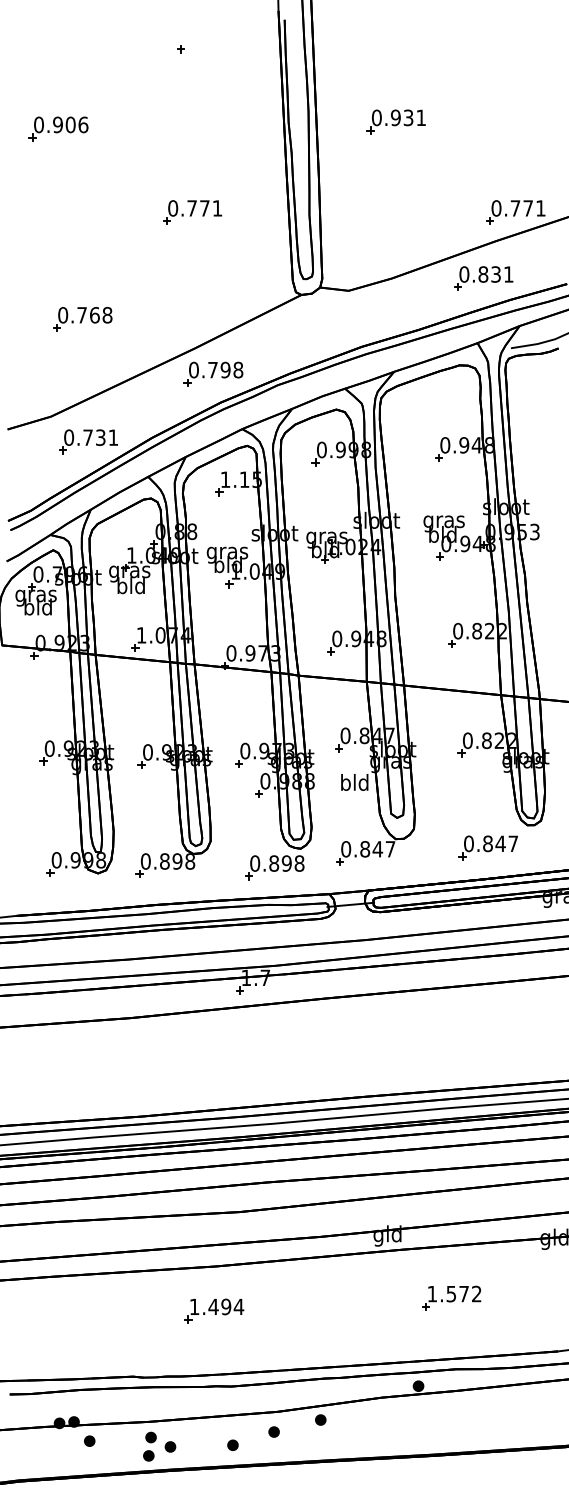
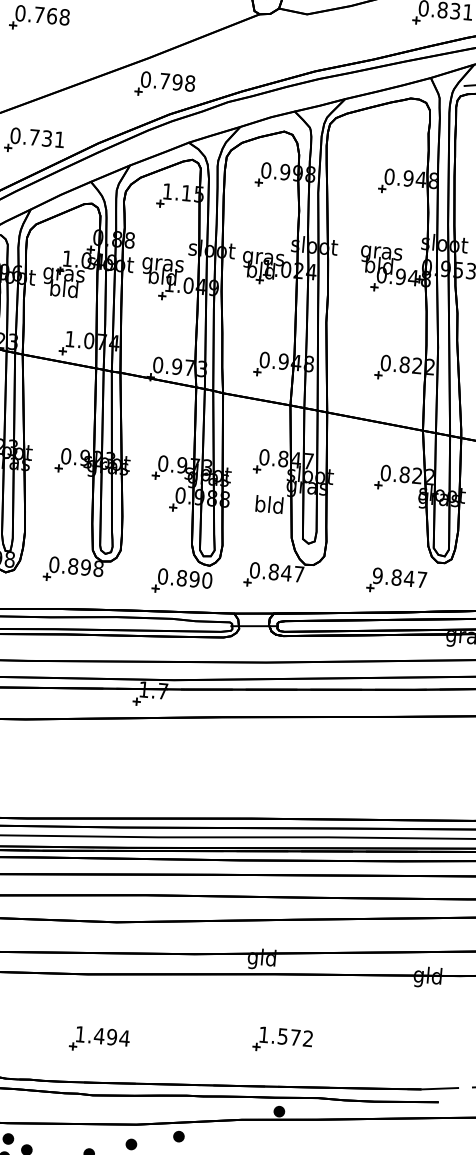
text: (468, 843) -> (377, 575), 0.847 -> 9.847
text: (299, 863) -> (207, 580), 0.898 -> 0.890
part: (451, 1297) -> (282, 1039), moved
part: (214, 1310) -> (99, 1039), moved

